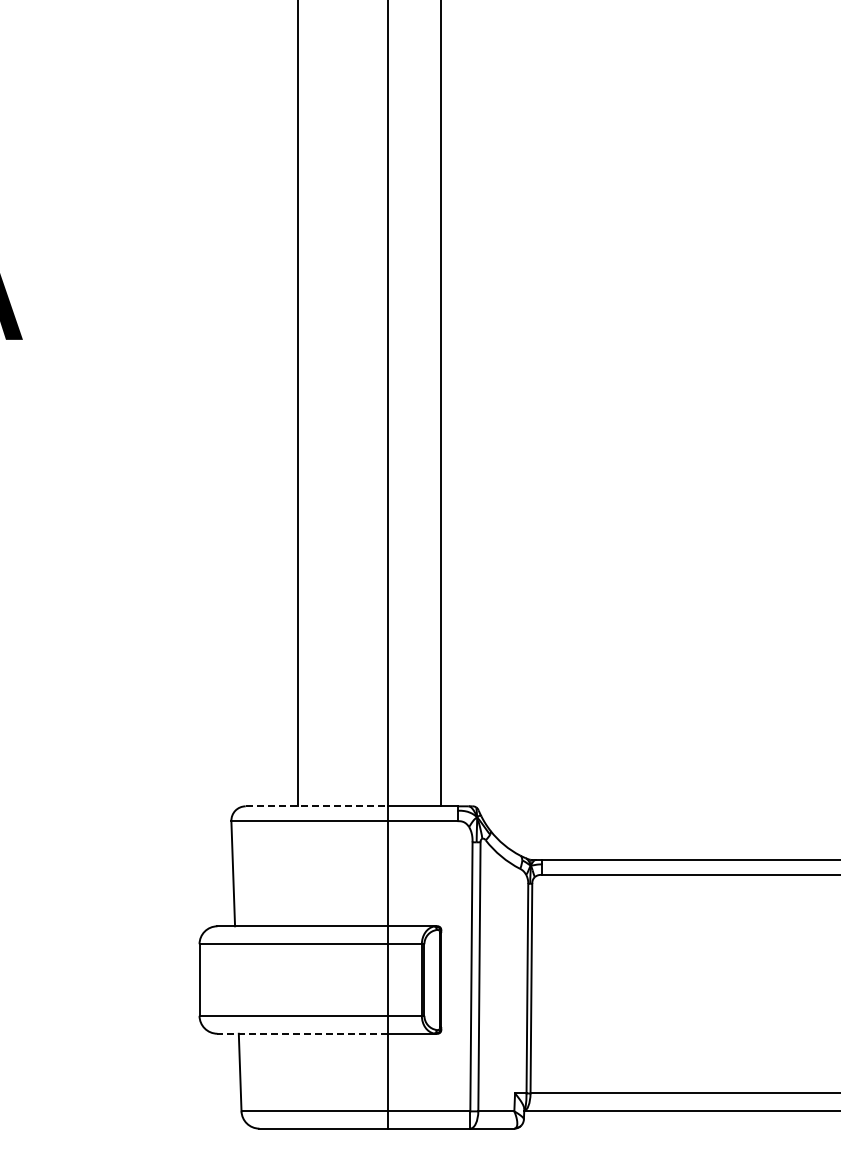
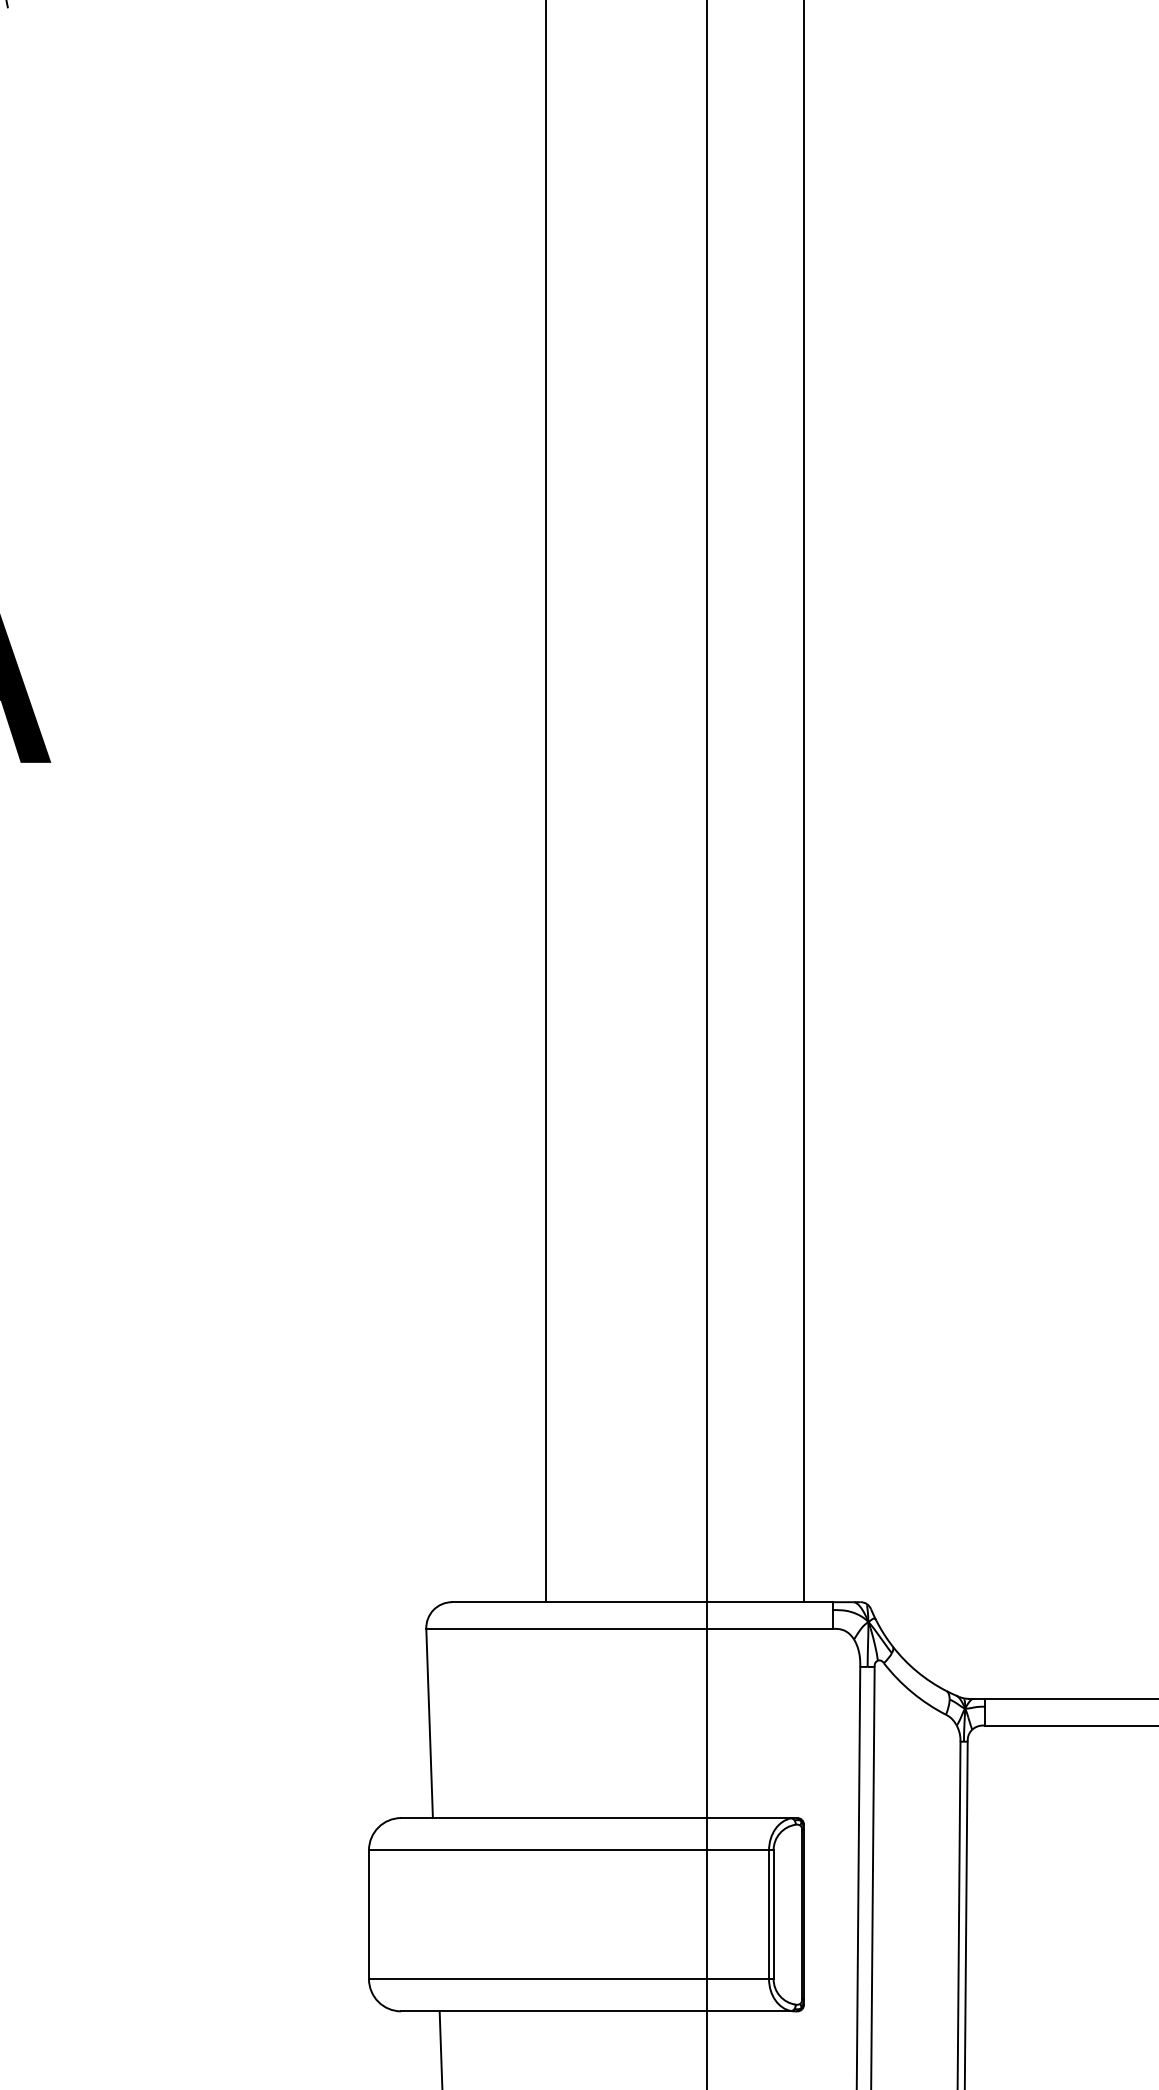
line: (316, 806) -> (579, 1602), dashed -> solid
line: (302, 1033) -> (554, 2010), dashed -> solid

